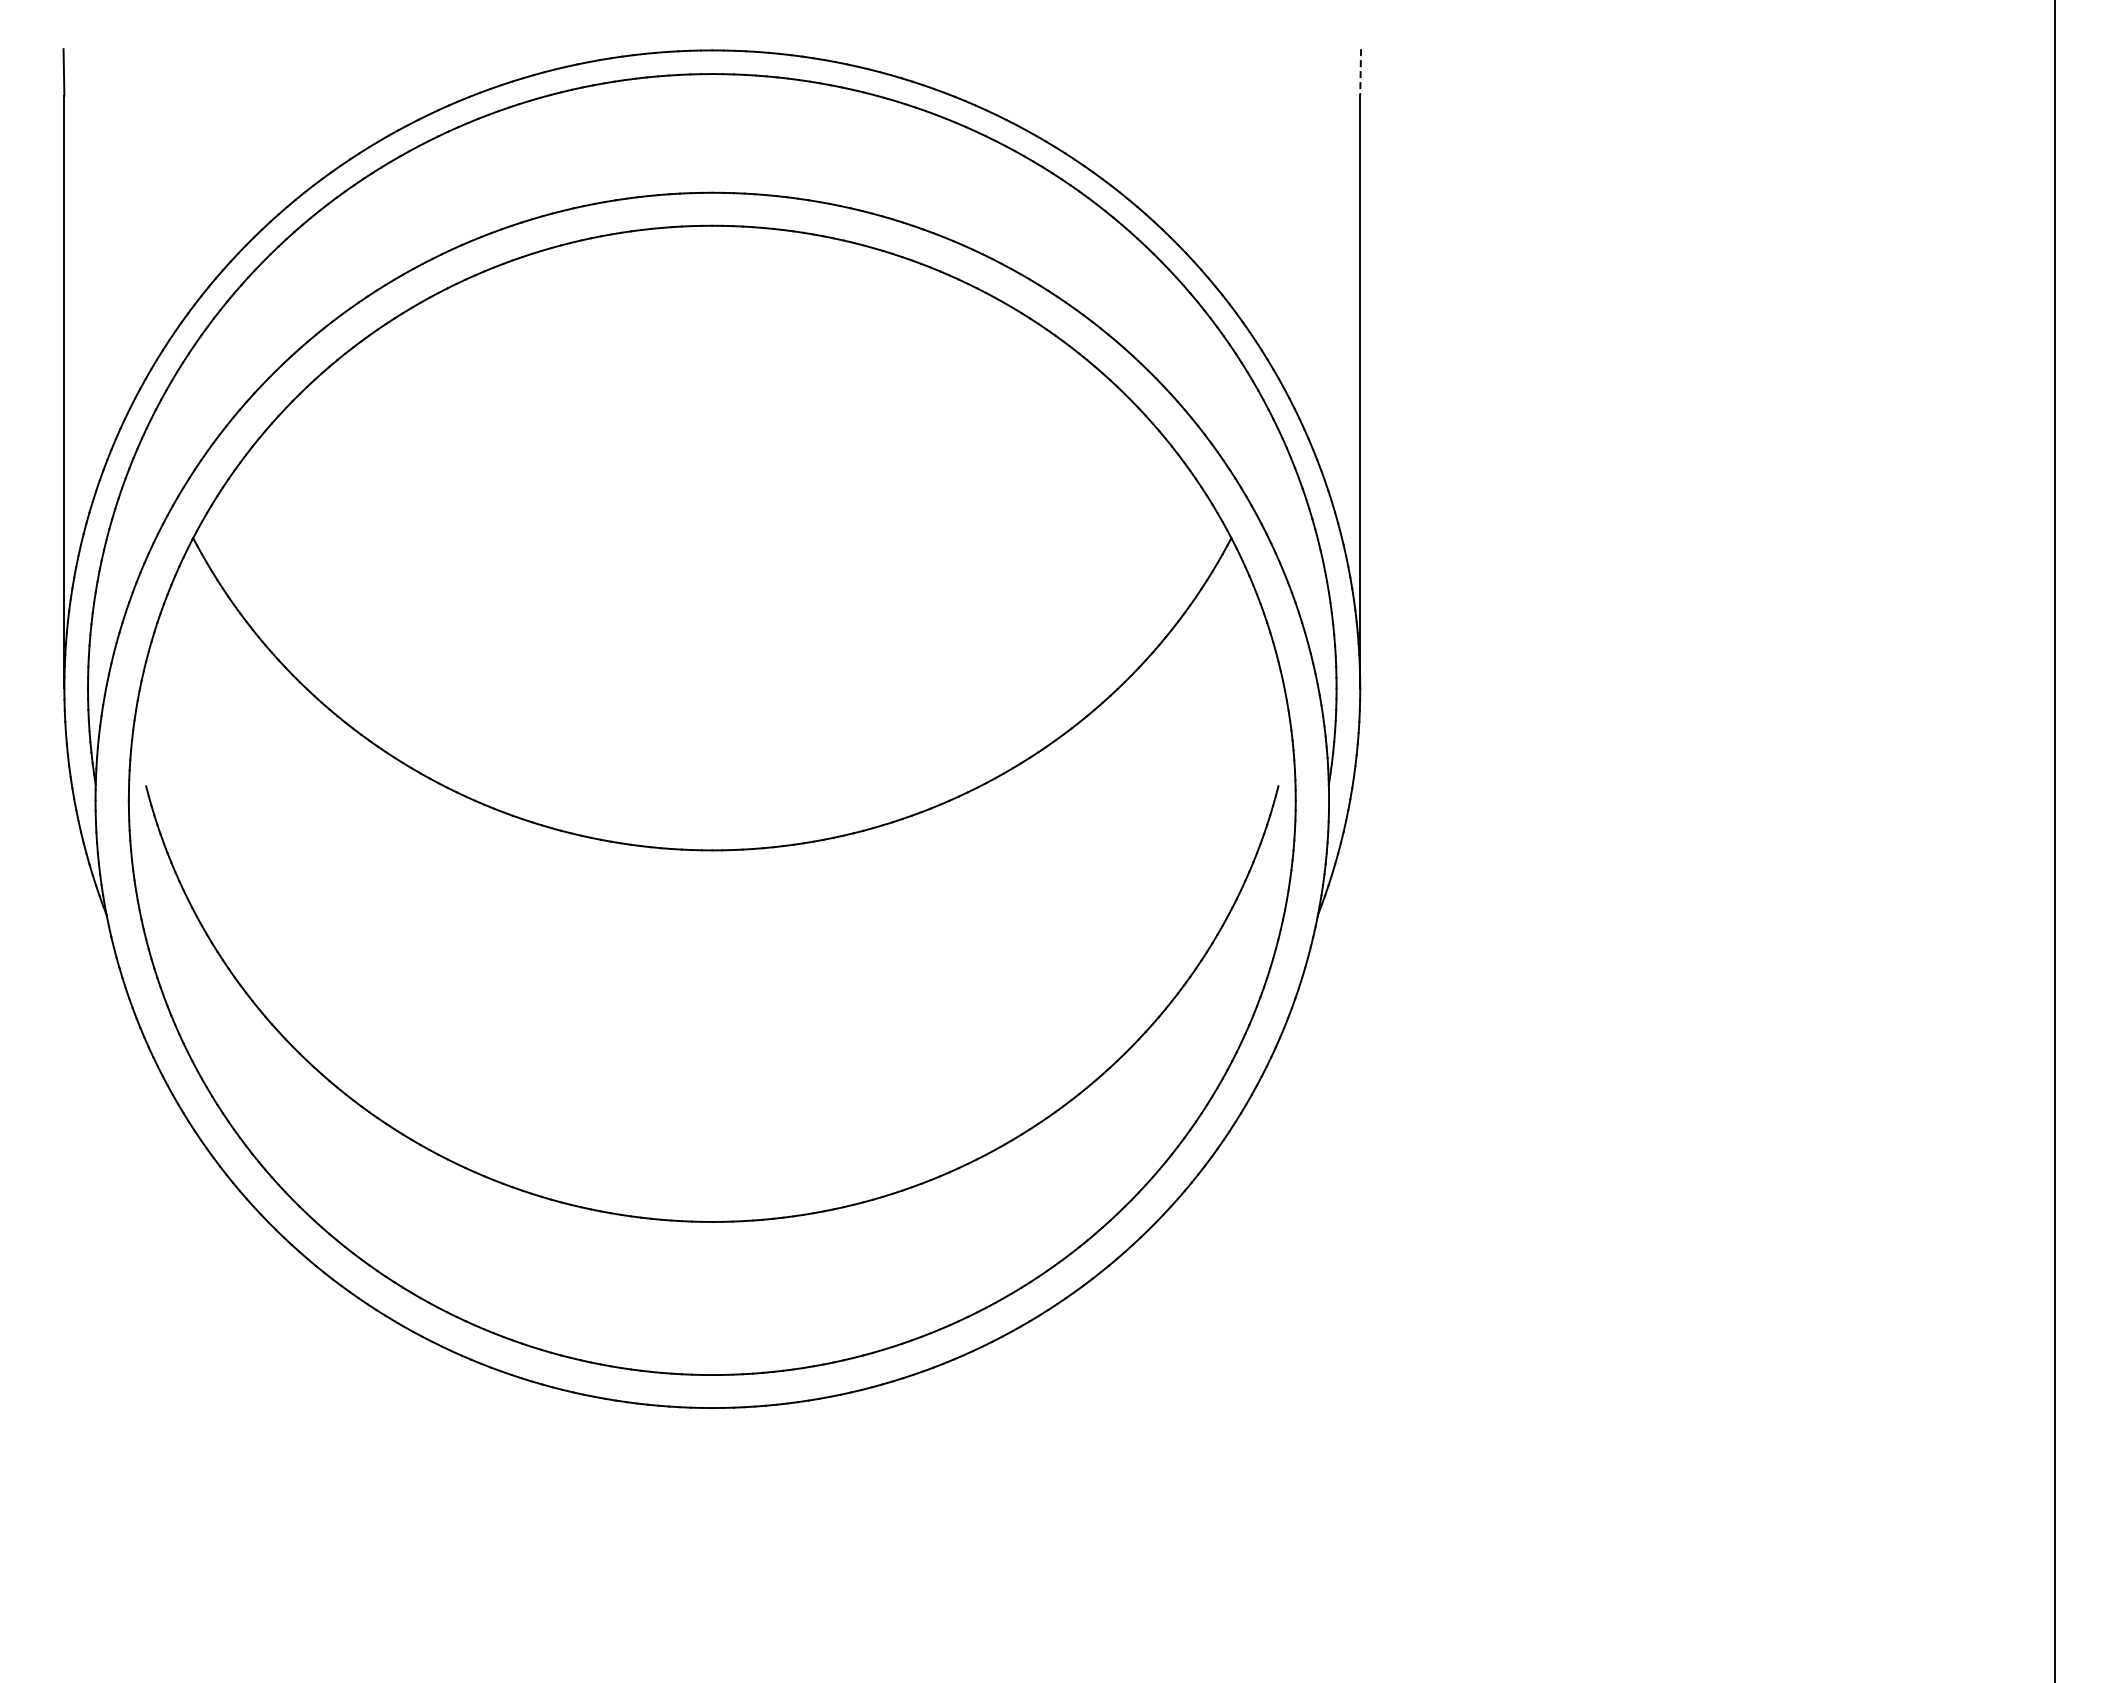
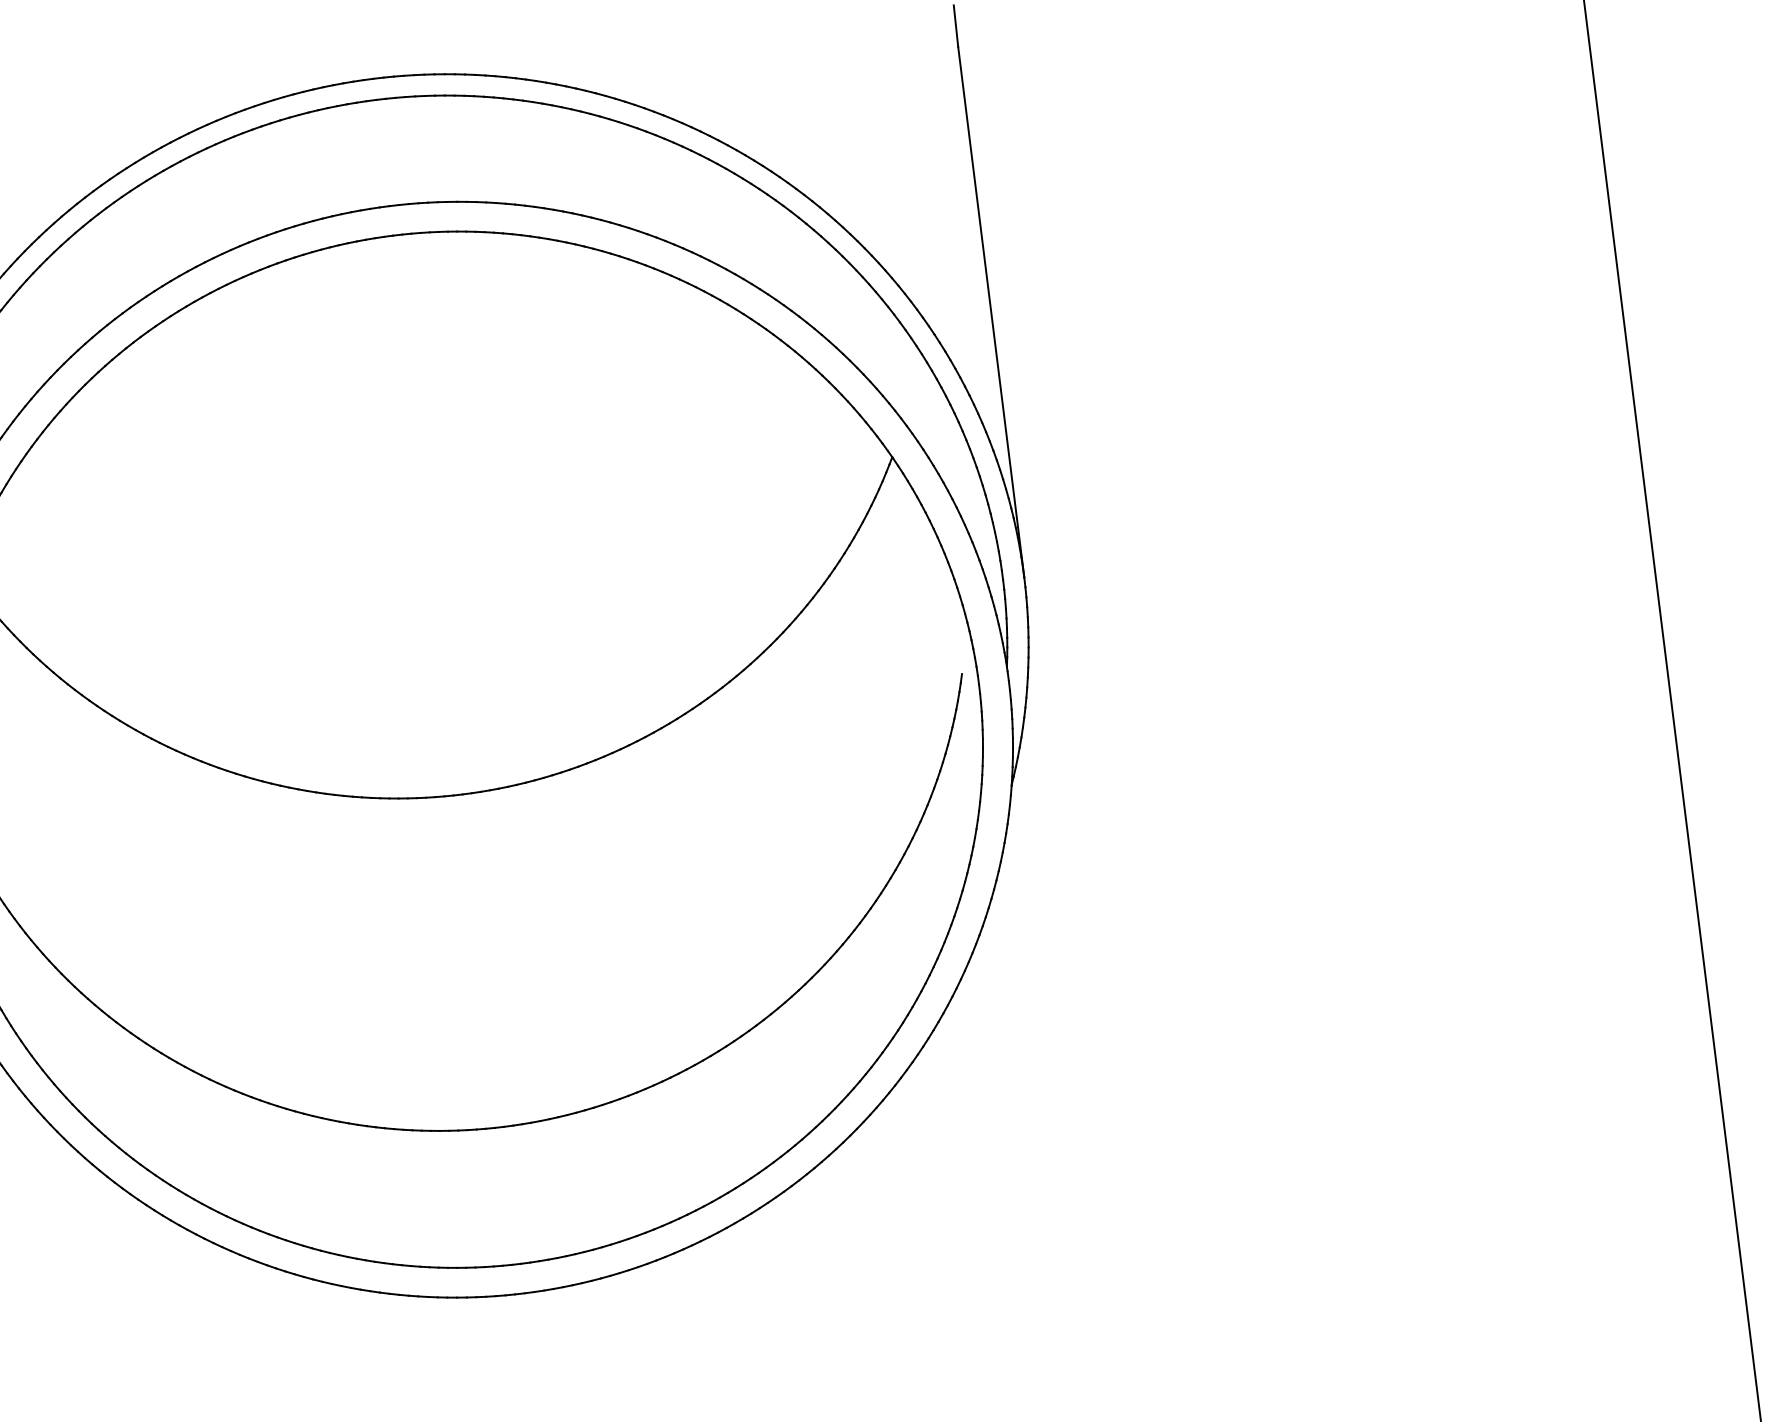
line: (1360, 72) -> (955, 26), dashed -> solid

